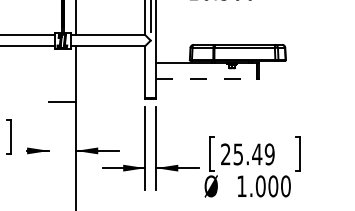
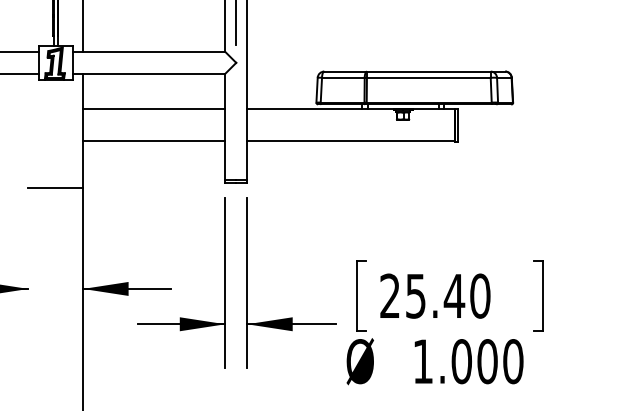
line: (110, 62) -> (153, 107), added
line: (110, 78) -> (153, 140), added
line: (206, 78) -> (350, 140), dashed -> solid
text: (269, 154) -> (479, 296), 25.49 -> 25.40

